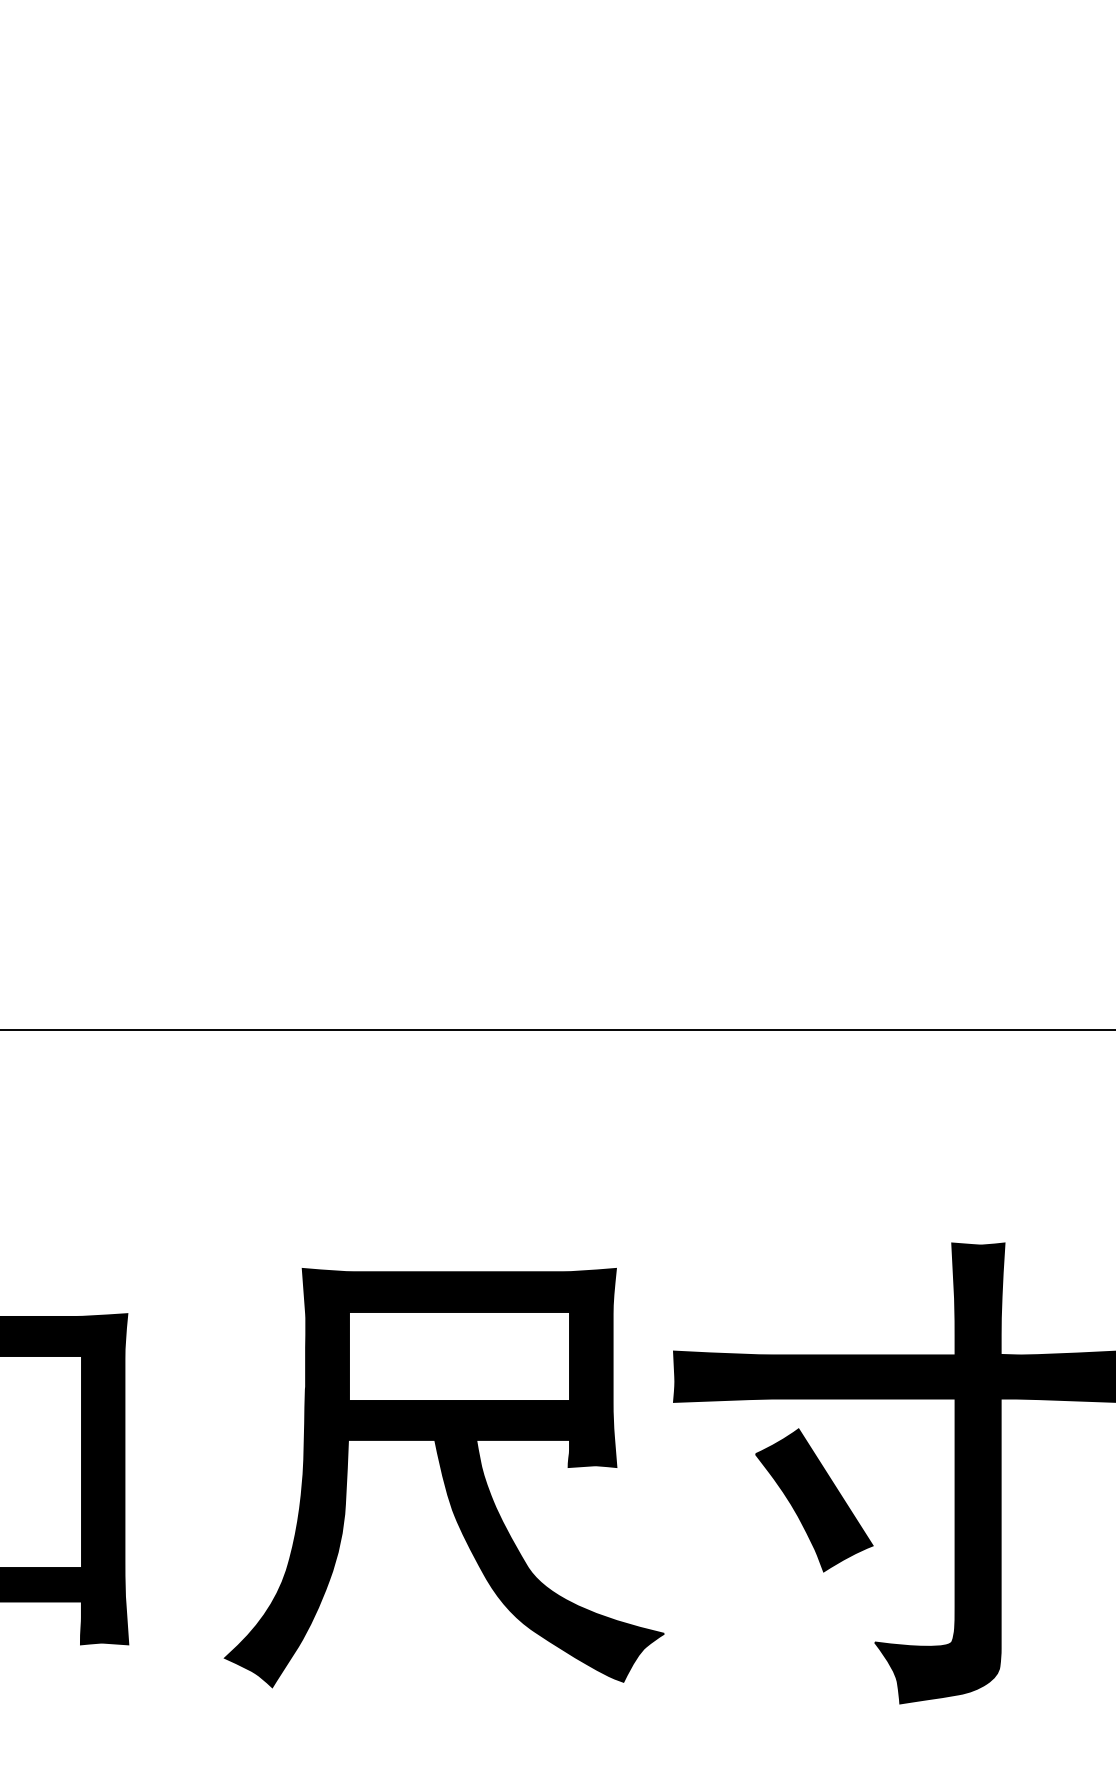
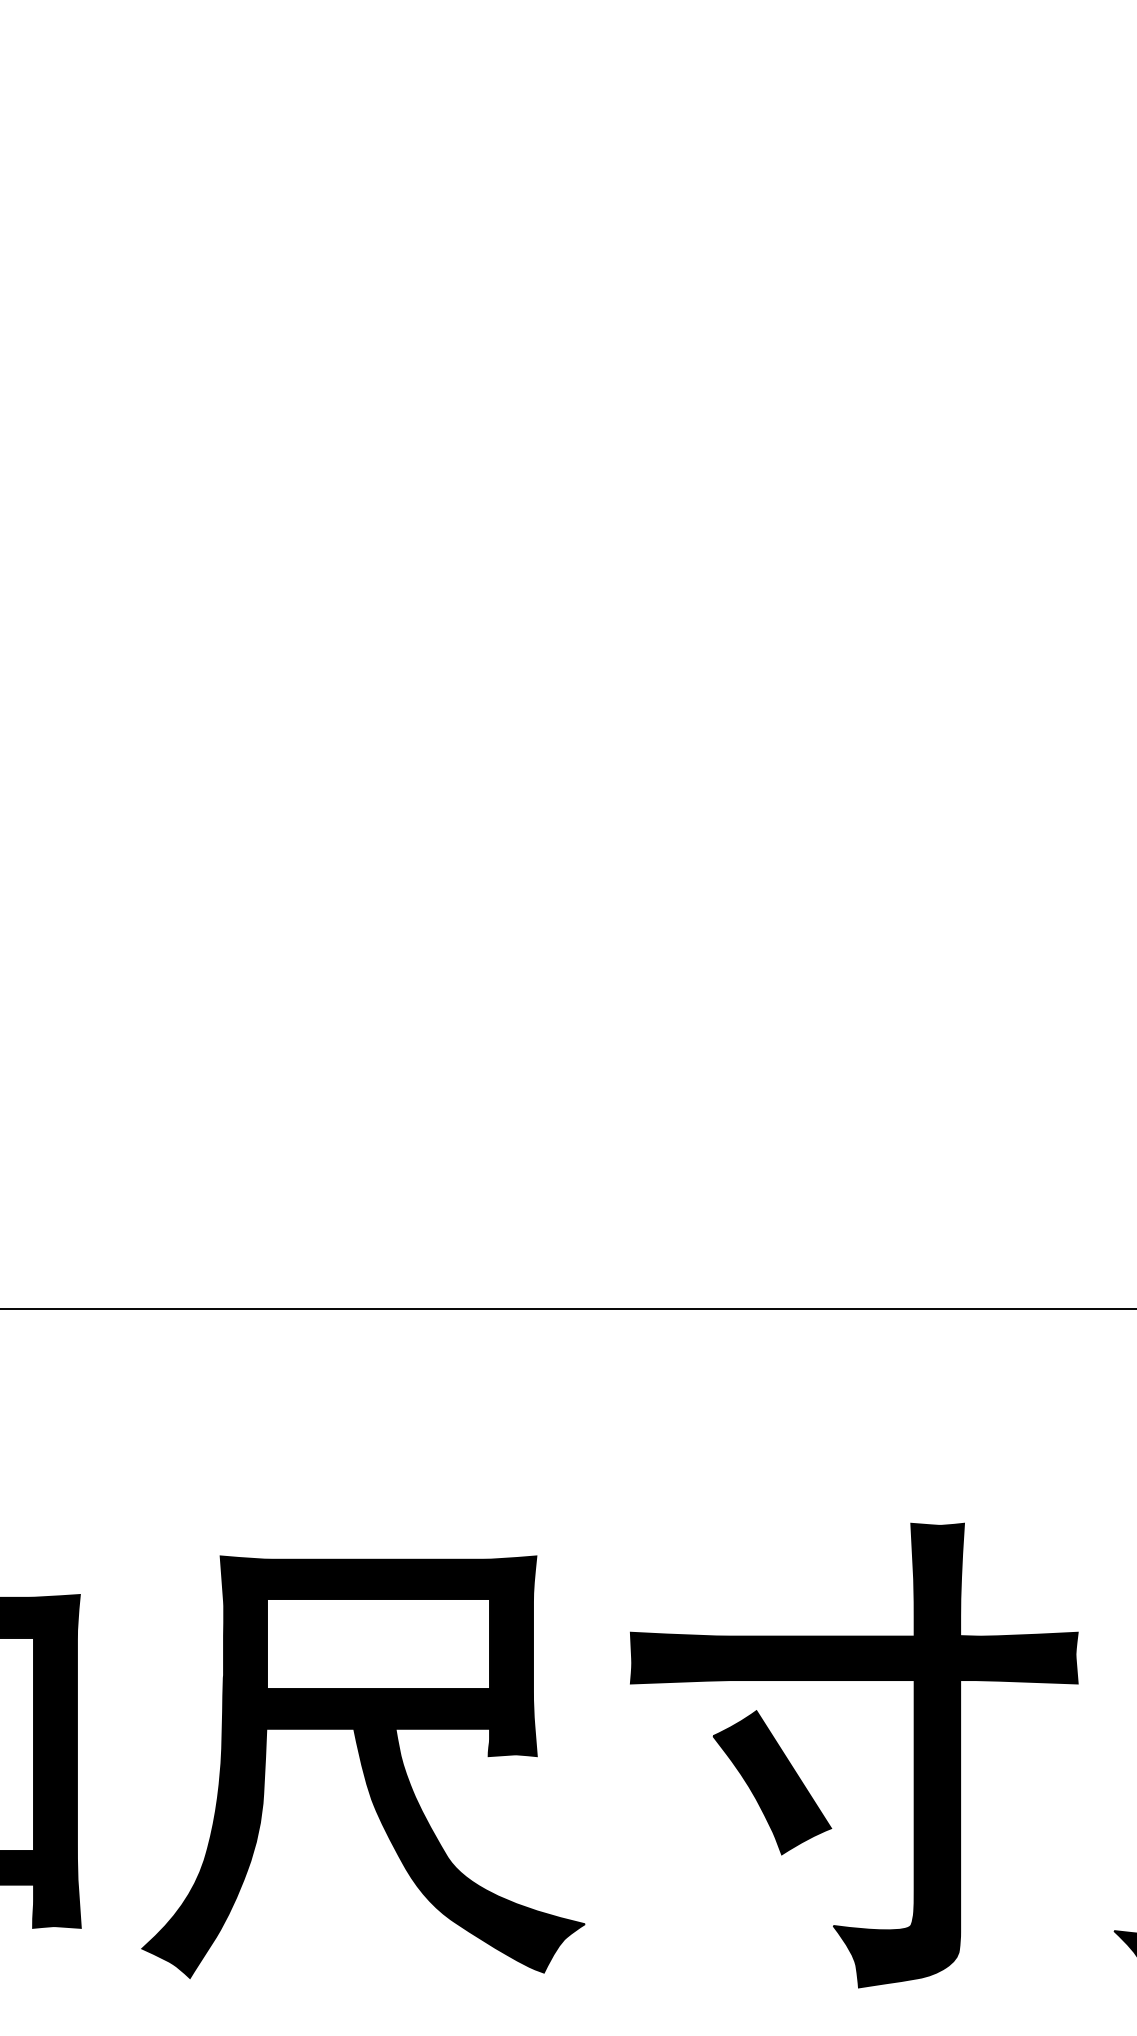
part: (444, 1478) -> (363, 1767), moved

